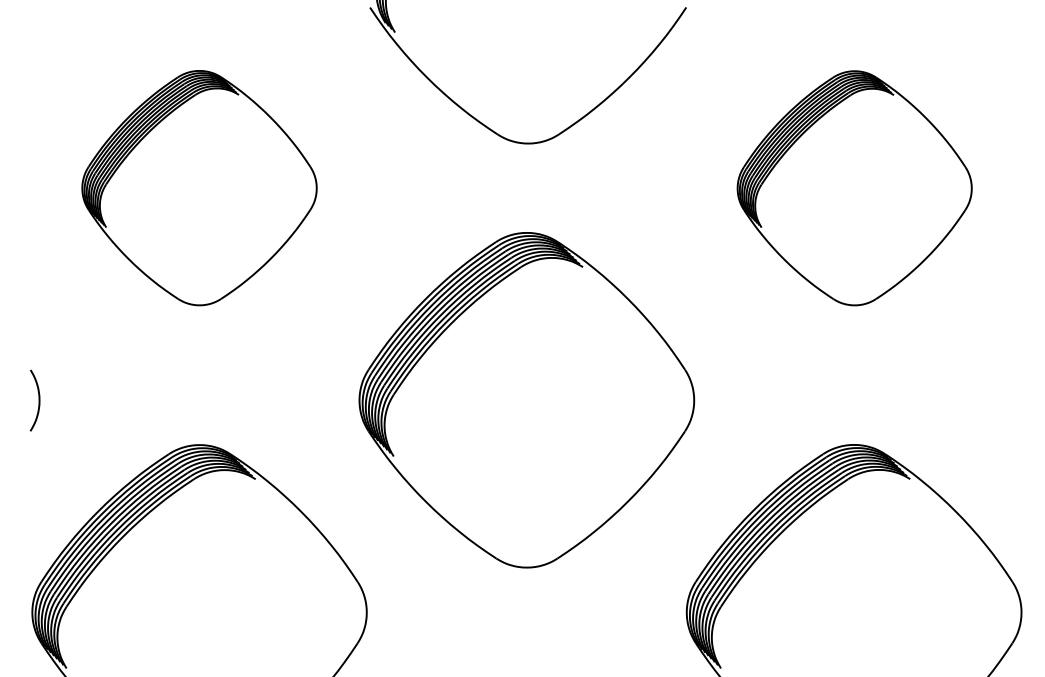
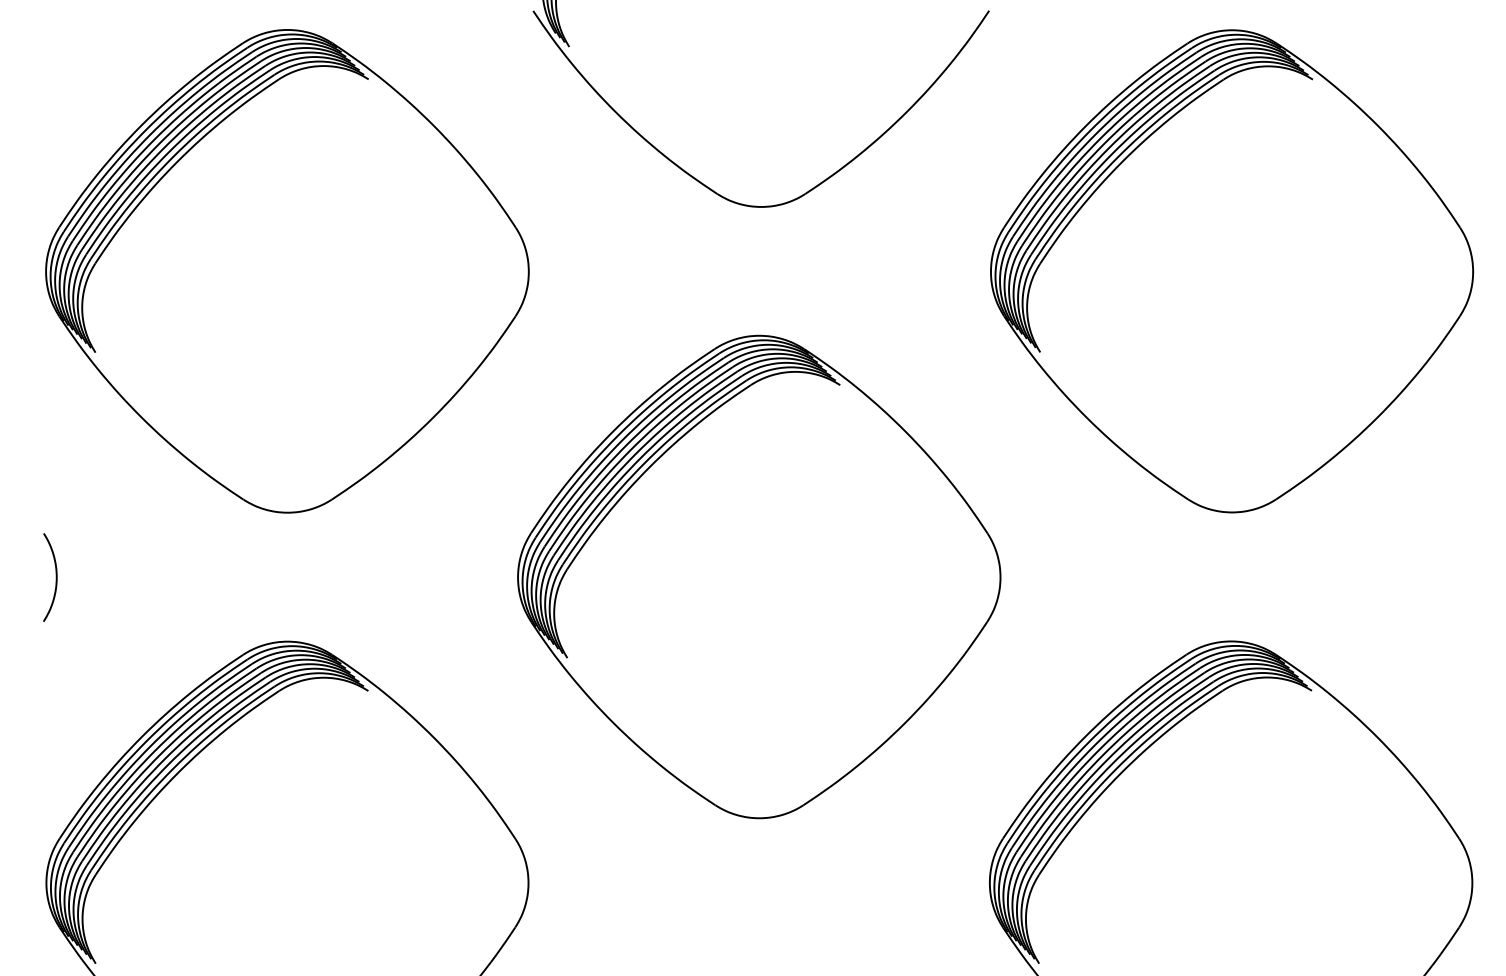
part: (199, 187) -> (287, 270), size x1.43
part: (854, 188) -> (1231, 271), size x1.43

